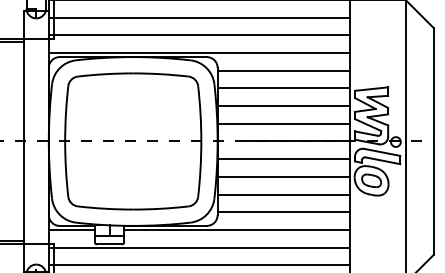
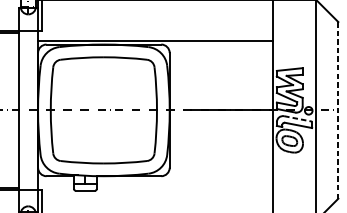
line: (198, 17) -> (154, 13), removed
line: (198, 35) -> (154, 27), removed
line: (283, 70) -> (221, 55), removed
line: (283, 88) -> (221, 69), removed
line: (283, 106) -> (221, 83), removed
line: (283, 123) -> (221, 96), removed
line: (433, 141) -> (338, 110), solid -> dashed
line: (382, 152) -> (298, 118), solid -> dashed
line: (283, 159) -> (221, 124), removed
line: (283, 176) -> (221, 137), removed
line: (283, 194) -> (221, 151), removed
line: (283, 212) -> (221, 165), removed
line: (71, 229) -> (55, 179), removed
line: (236, 229) -> (184, 179), removed
line: (198, 247) -> (154, 193), removed
line: (198, 265) -> (154, 207), removed

